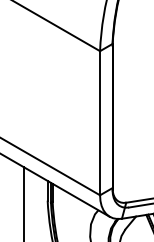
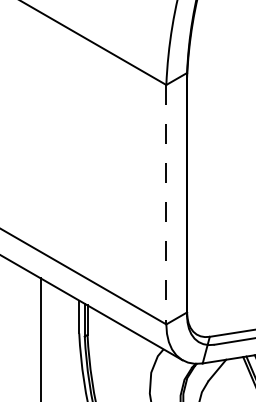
line: (100, 123) -> (167, 205), solid -> dashed

